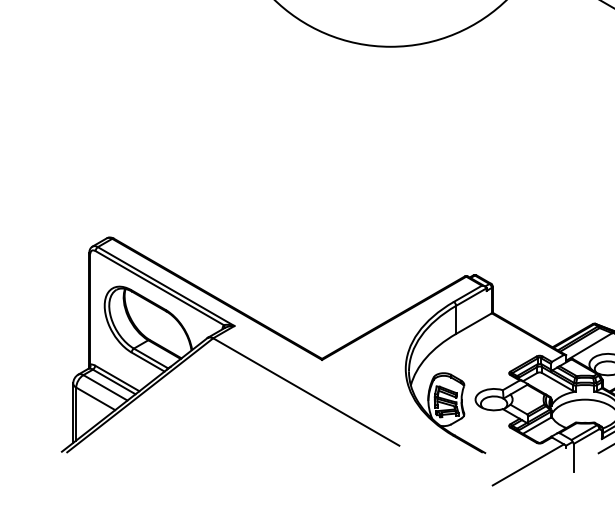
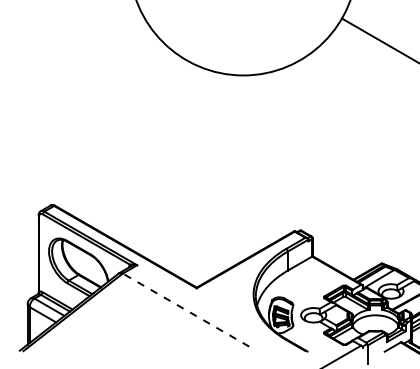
line: (305, 391) -> (185, 309), solid -> dashed

